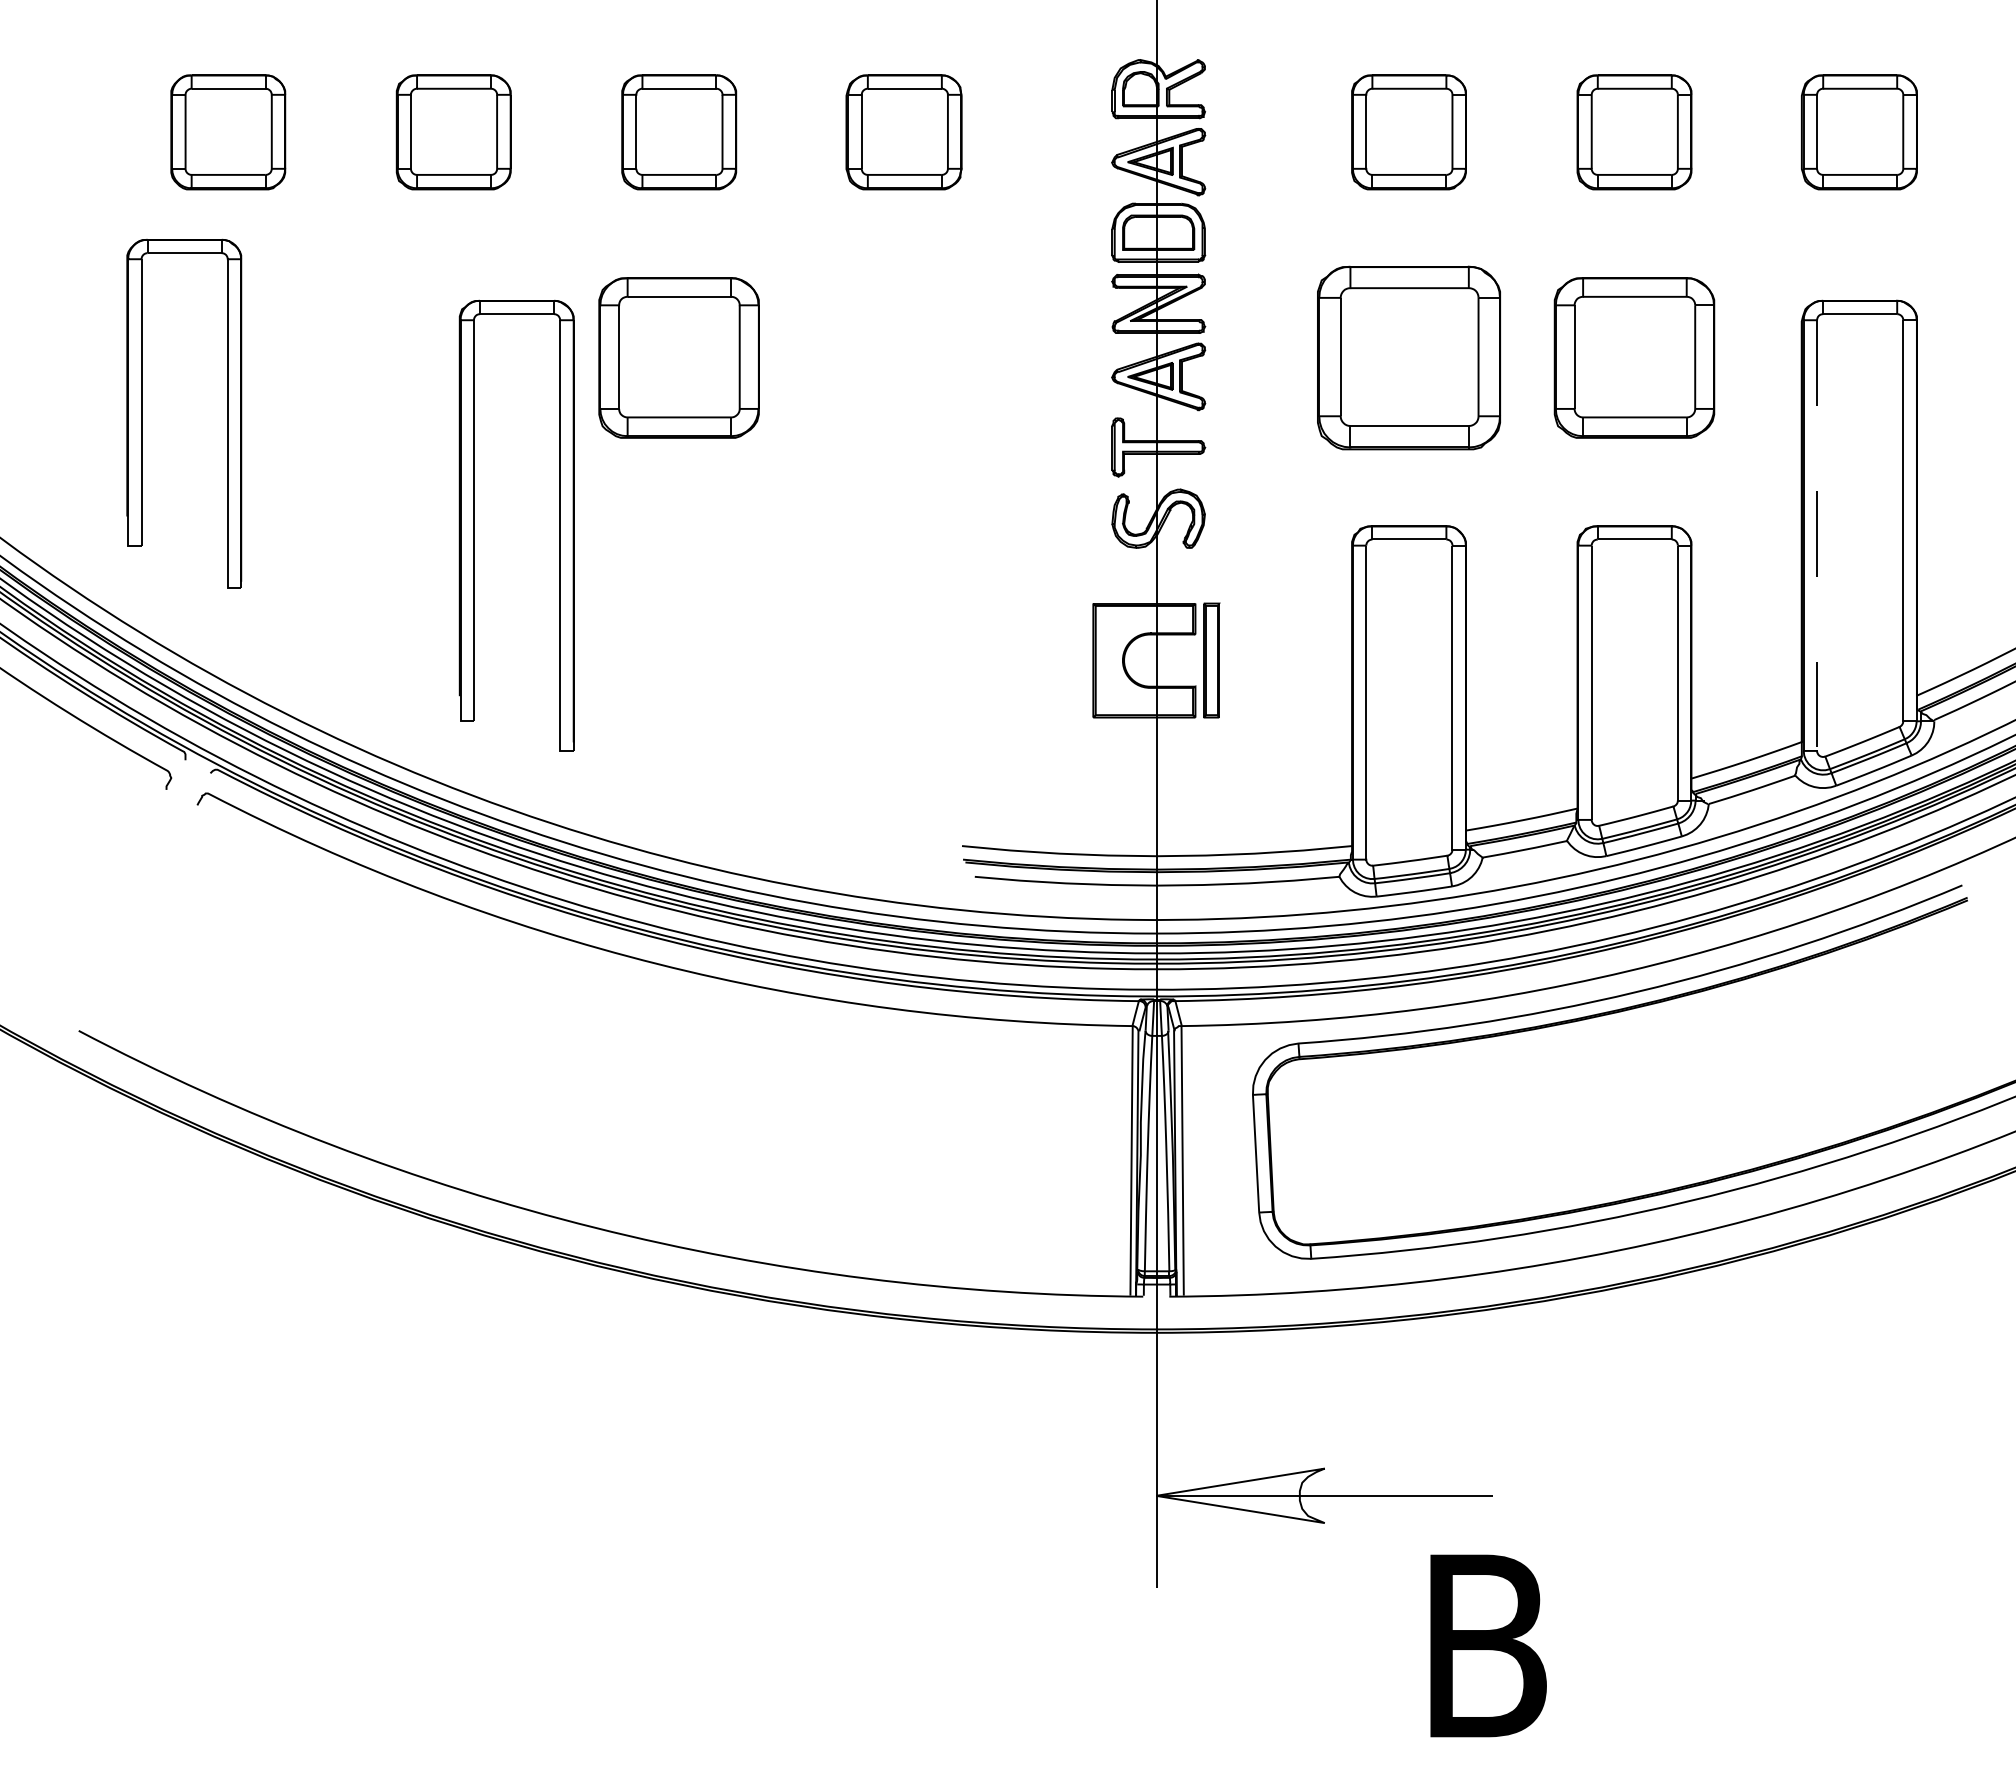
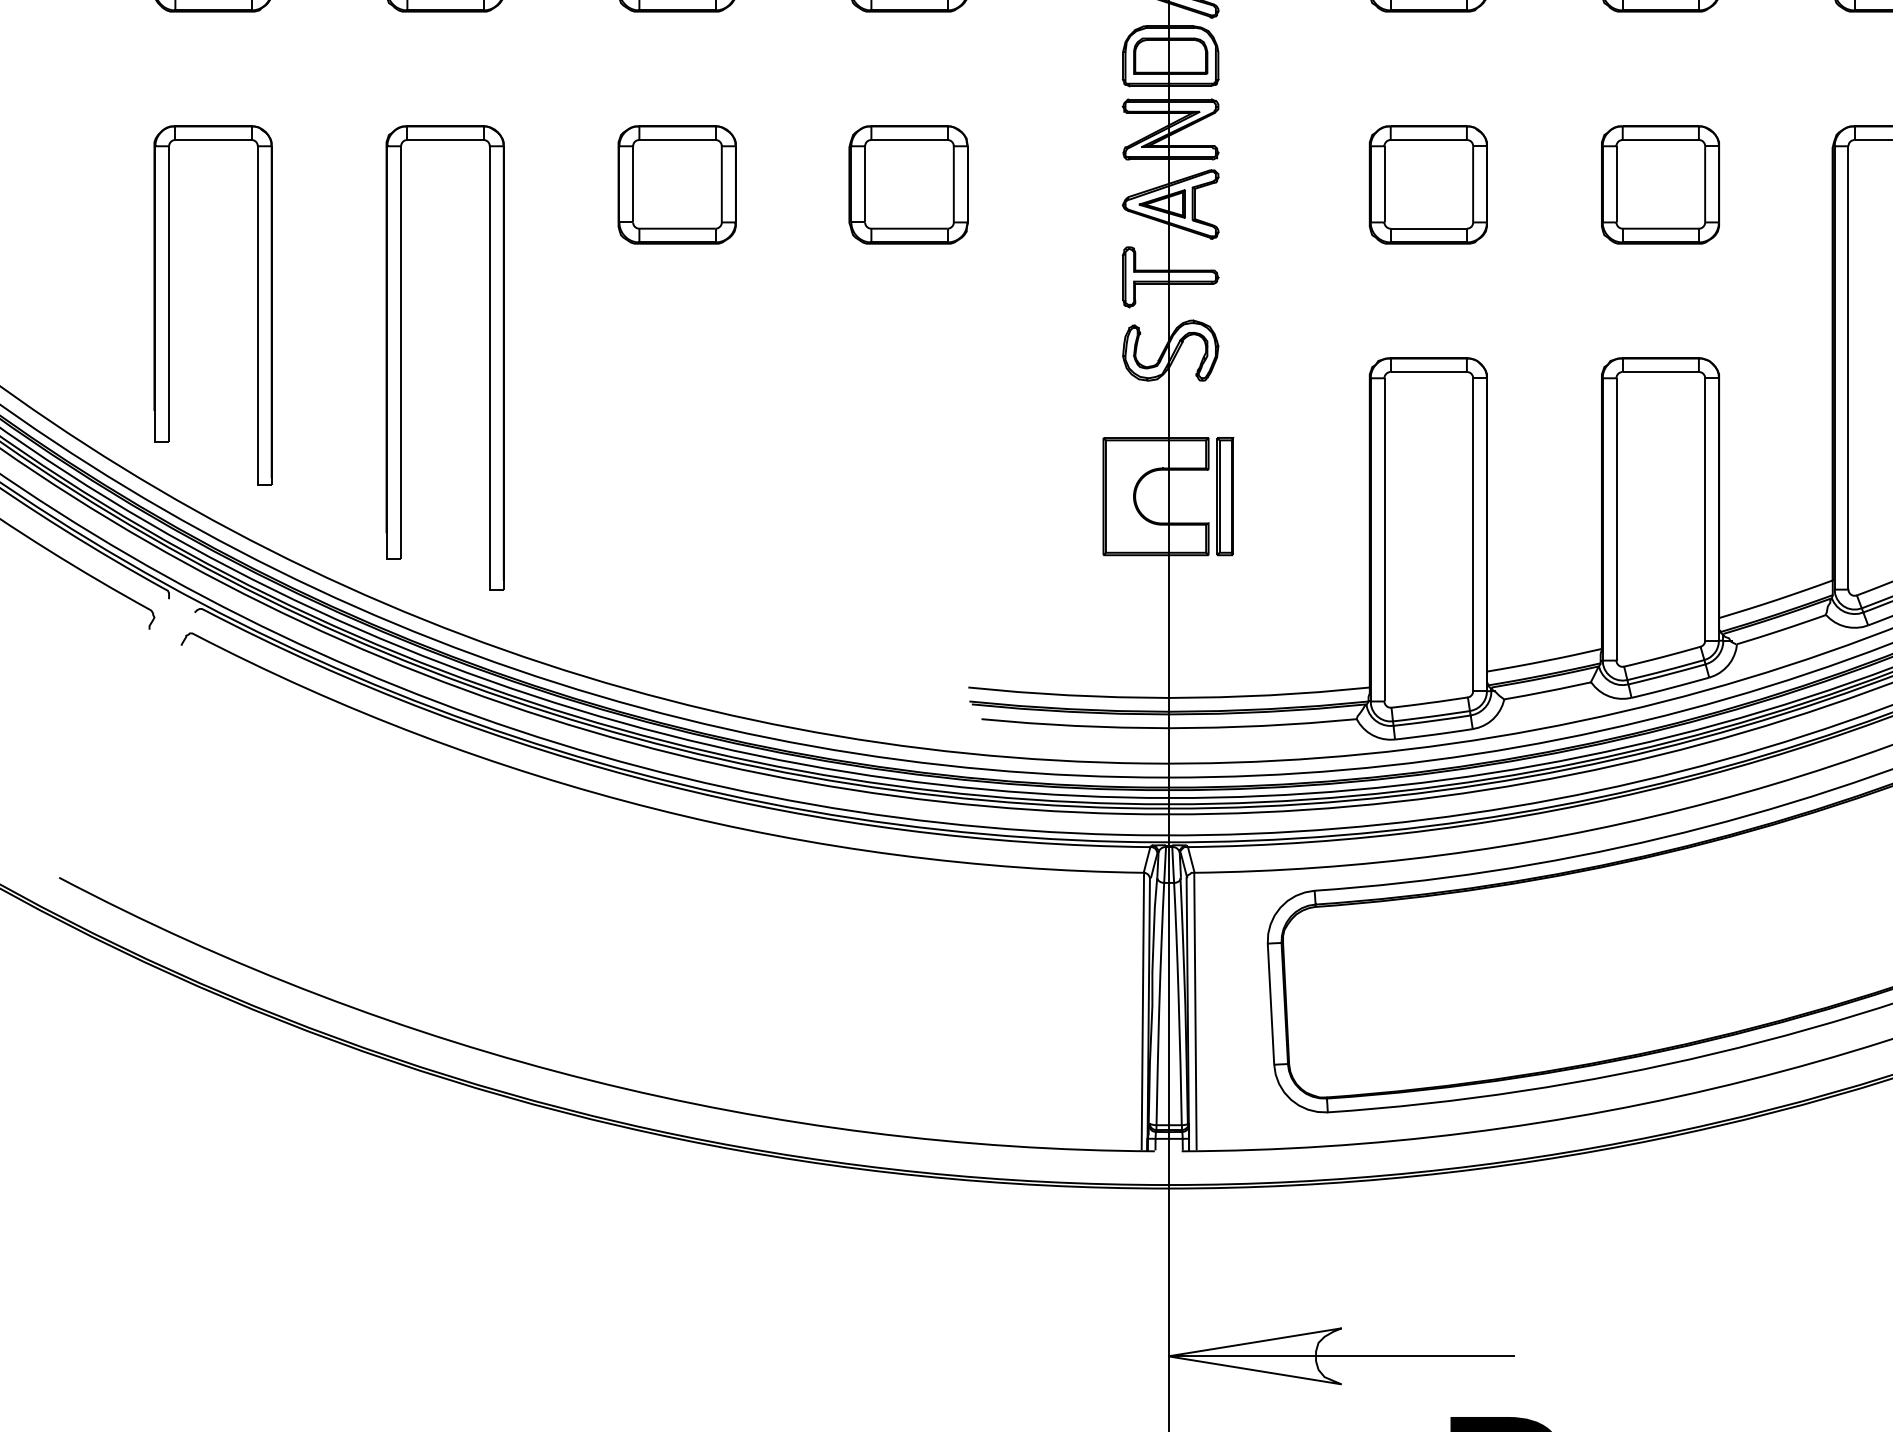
part: (679, 357) -> (677, 184), size x0.71
part: (903, 357) -> (908, 184), added
part: (1408, 357) -> (1427, 184), size x0.62
part: (1634, 357) -> (1660, 184), size x0.71
part: (142, 413) -> (170, 305), moved
part: (474, 525) -> (401, 357), moved
line: (1817, 536) -> (1848, 368), dashed -> solid

